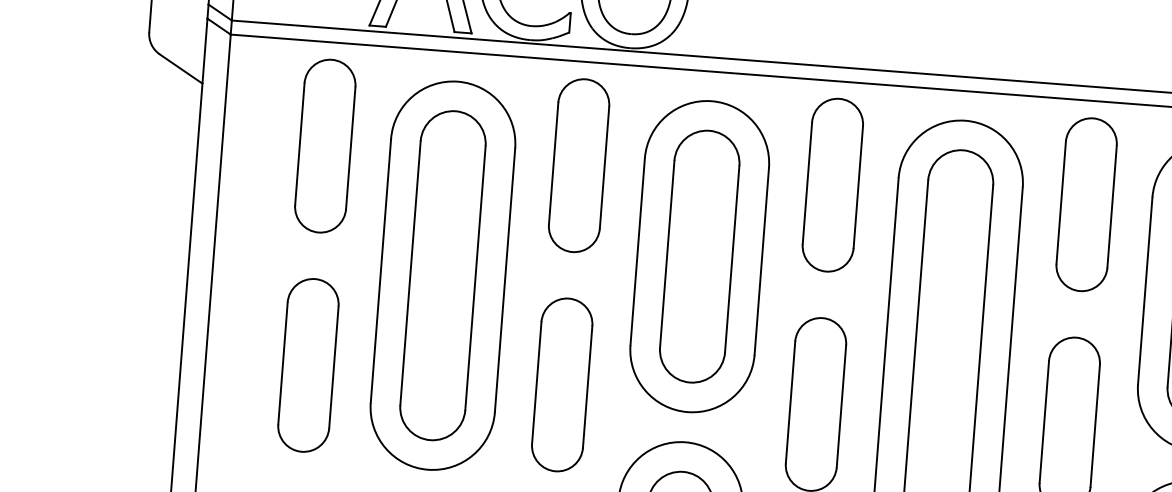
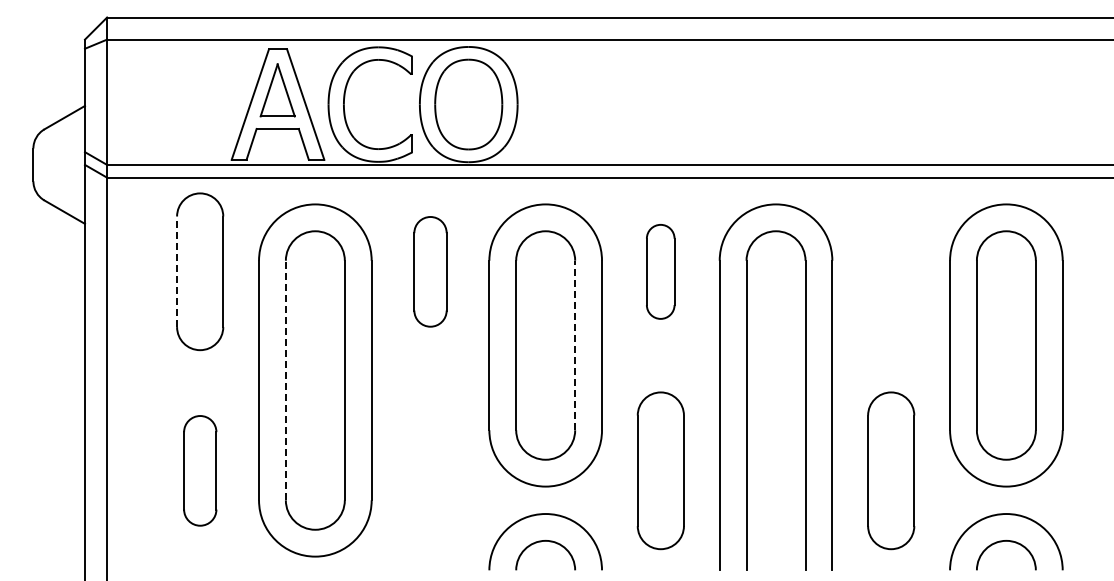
line: (300, 143) -> (177, 271), solid -> dashed
part: (579, 165) -> (430, 271), size x0.7
part: (832, 184) -> (660, 271), size x0.6
part: (1086, 204) -> (891, 271), removed
line: (732, 259) -> (575, 345), solid -> dashed
line: (410, 273) -> (285, 380), solid -> dashed
part: (308, 365) -> (200, 470), size x0.7
part: (562, 384) -> (430, 470), removed

